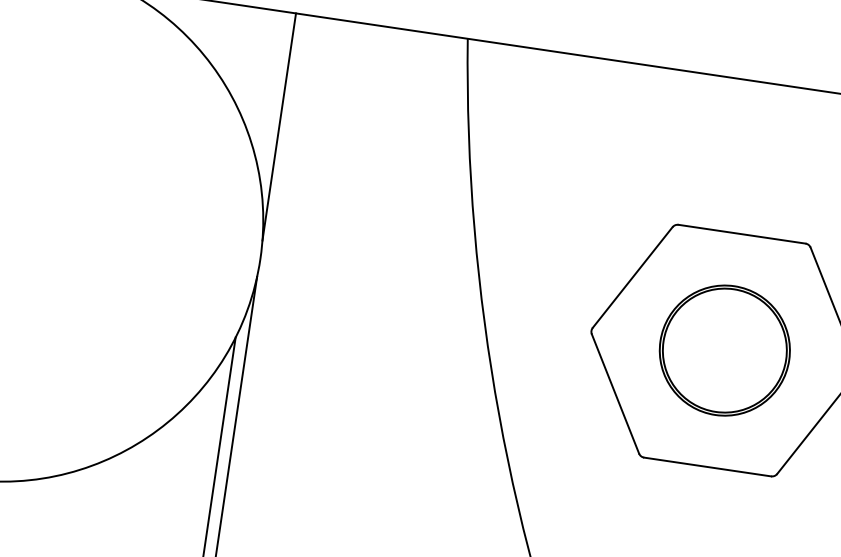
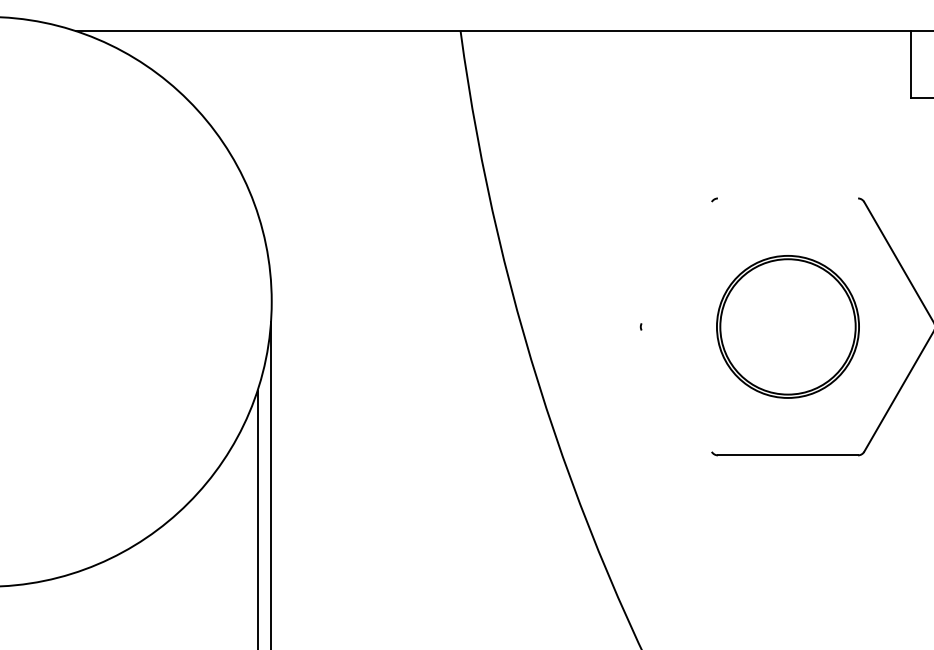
line: (279, 127) -> (271, 156), removed
line: (741, 234) -> (787, 198), removed
line: (632, 277) -> (676, 262), removed
line: (615, 393) -> (676, 390), removed

